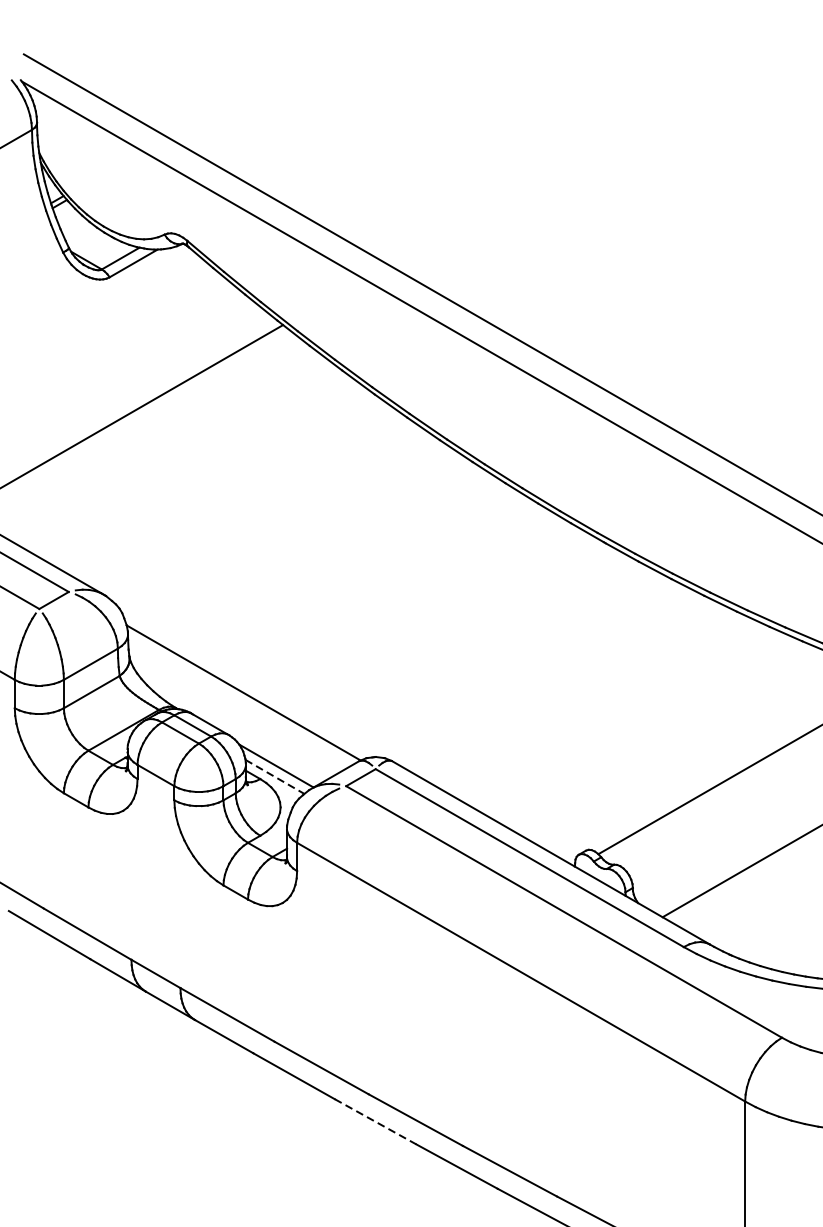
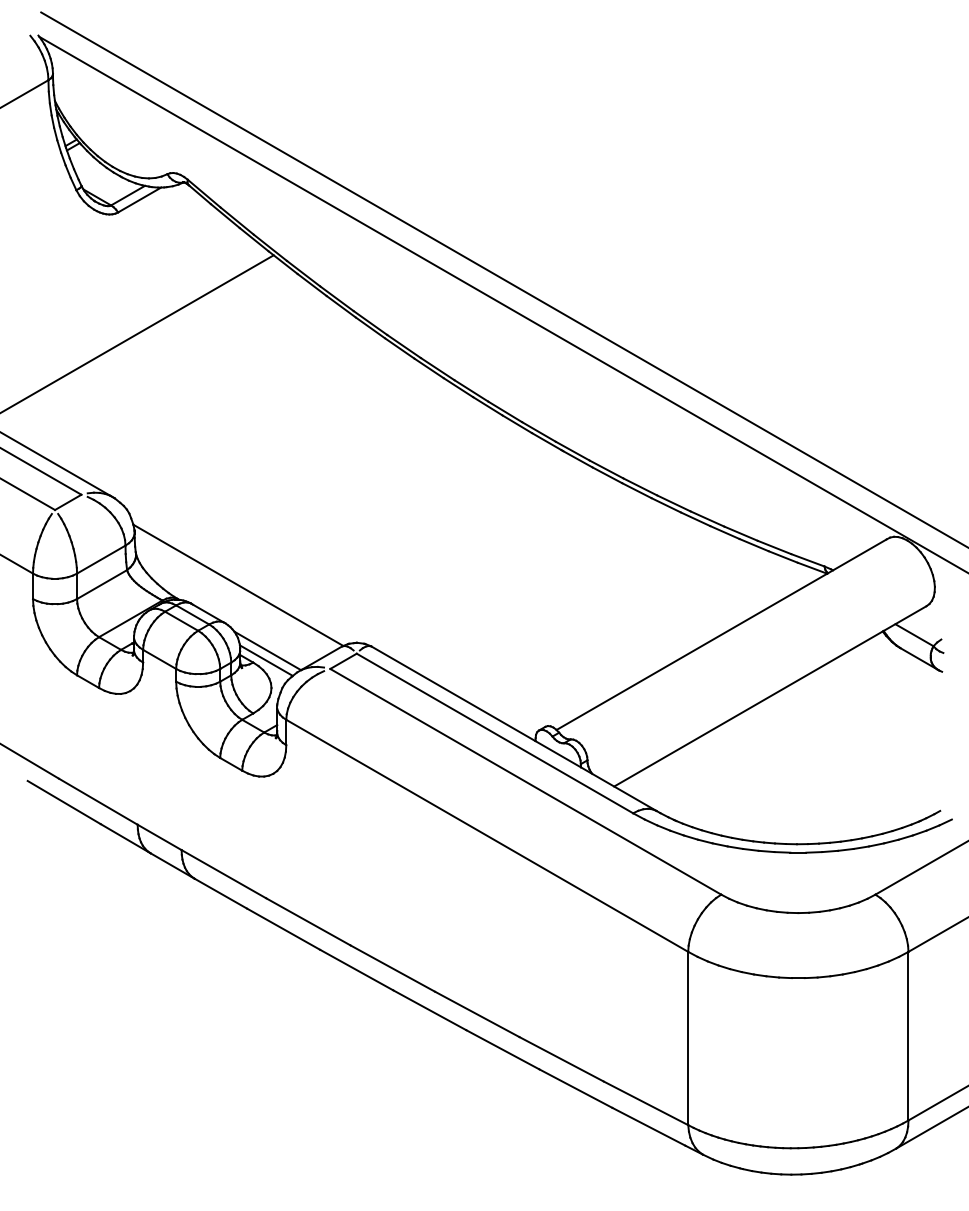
line: (275, 776) -> (266, 660), dashed -> solid
line: (375, 1122) -> (356, 970), dashed -> solid

